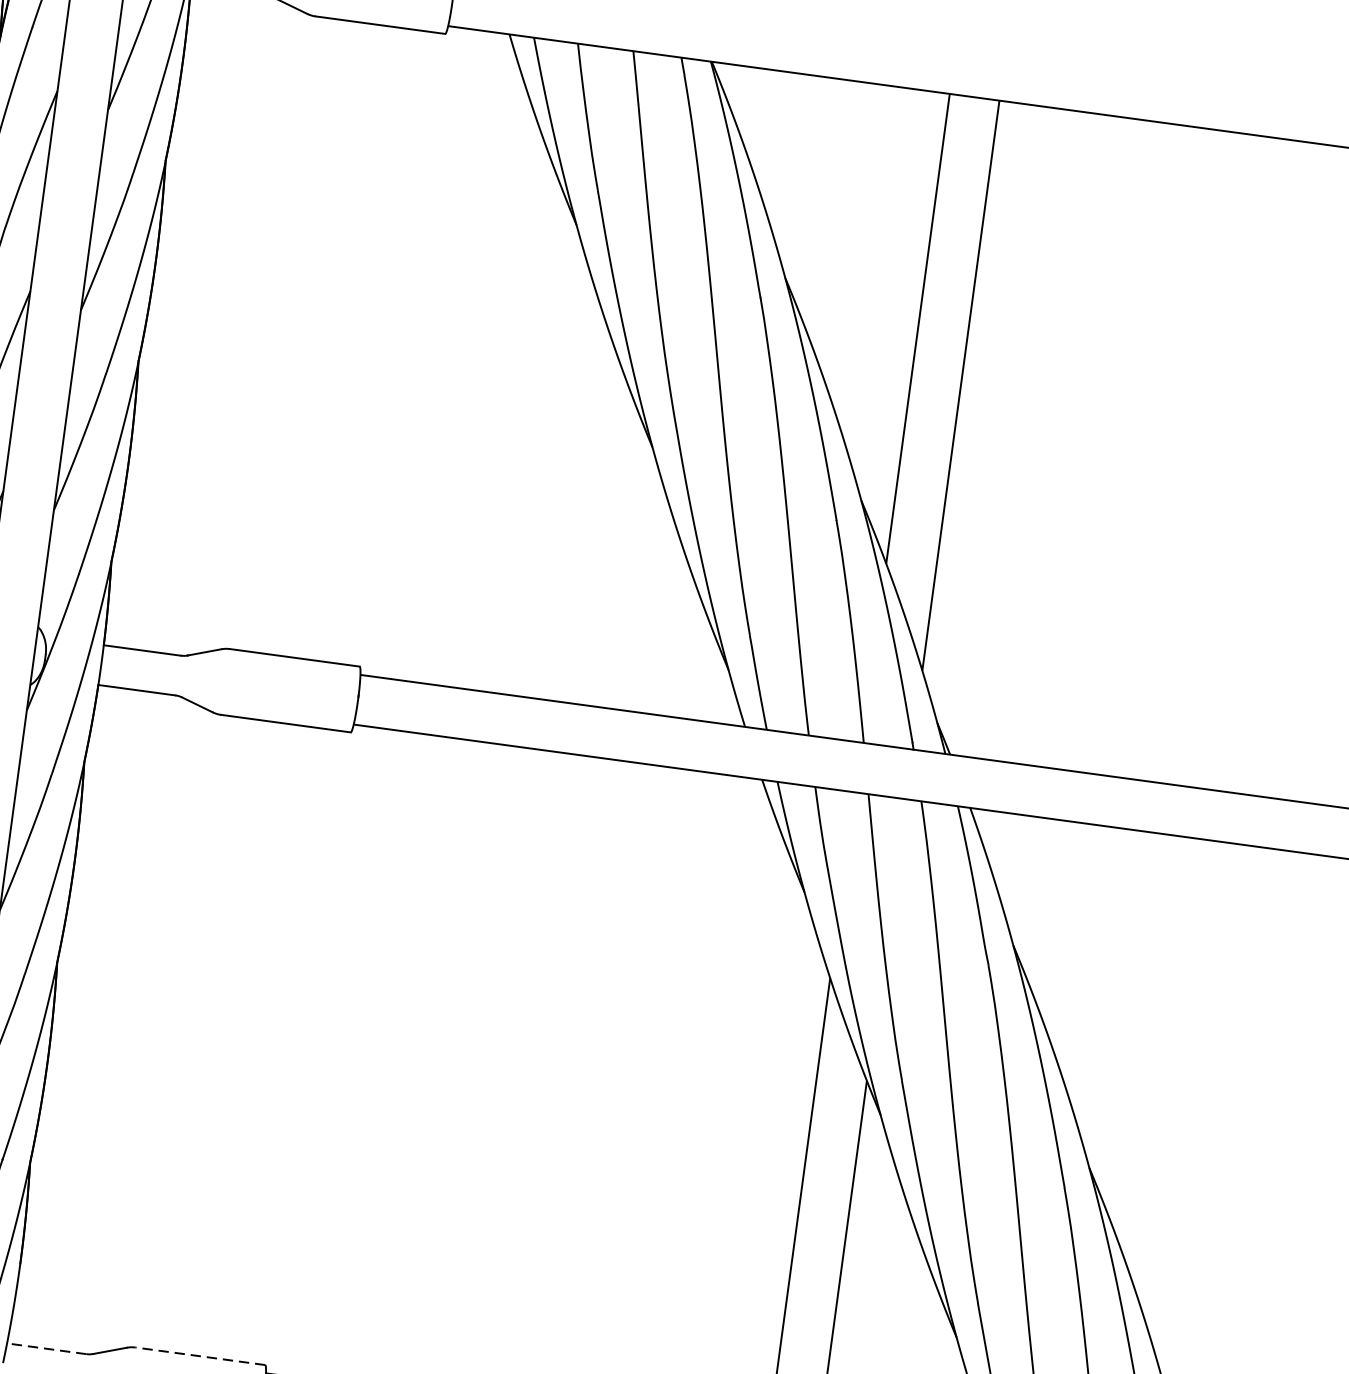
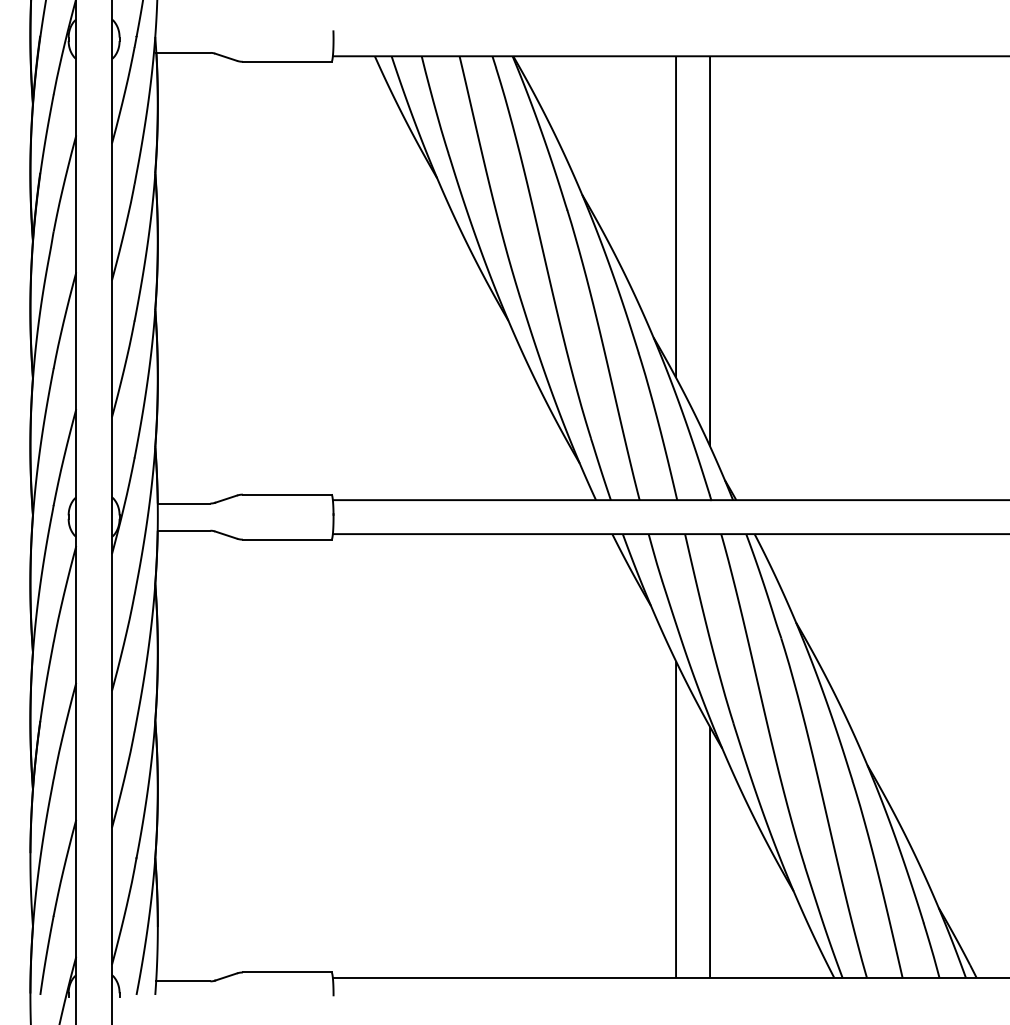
line: (45, 1348) -> (182, 981), dashed -> solid
line: (199, 1356) -> (286, 972), dashed -> solid

